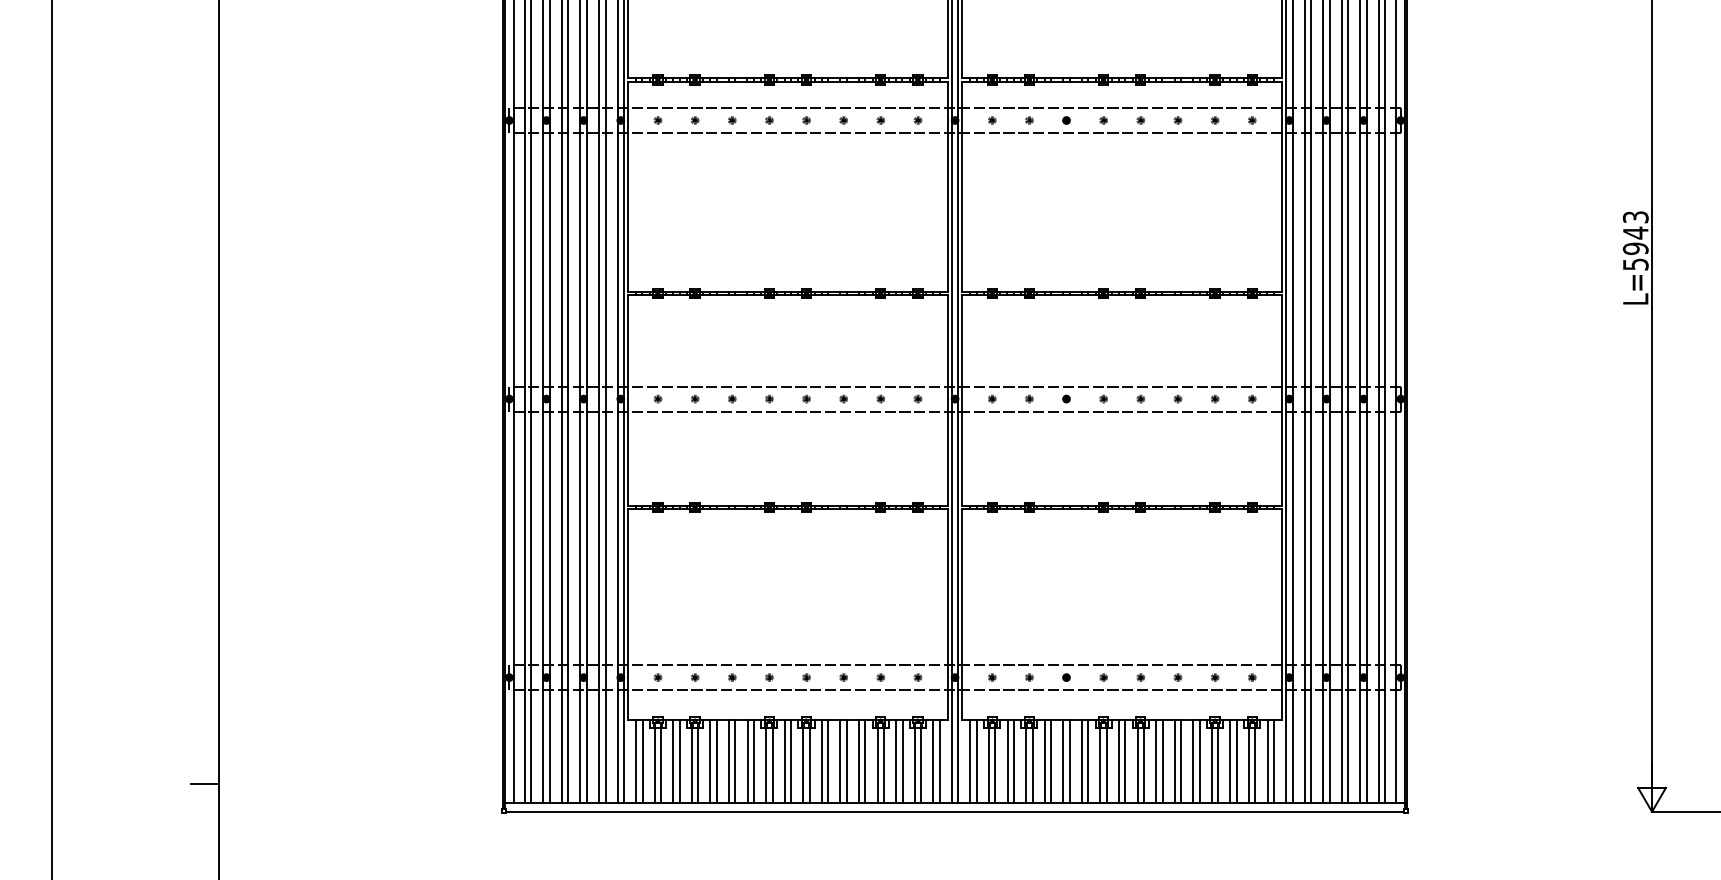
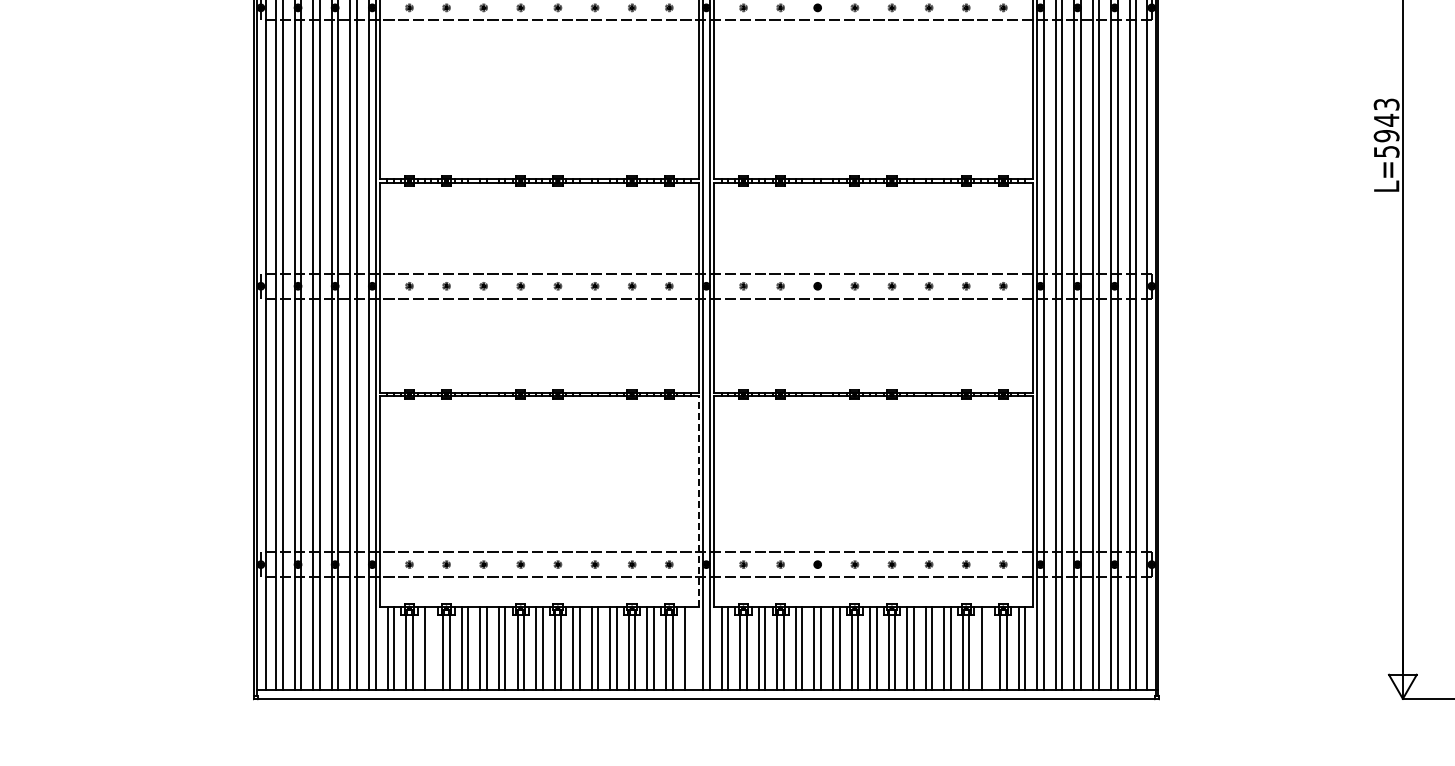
line: (947, 613) -> (698, 500), solid -> dashed
line: (679, 761) -> (430, 648), removed
line: (939, 761) -> (690, 648), removed
line: (1236, 761) -> (987, 648), removed

